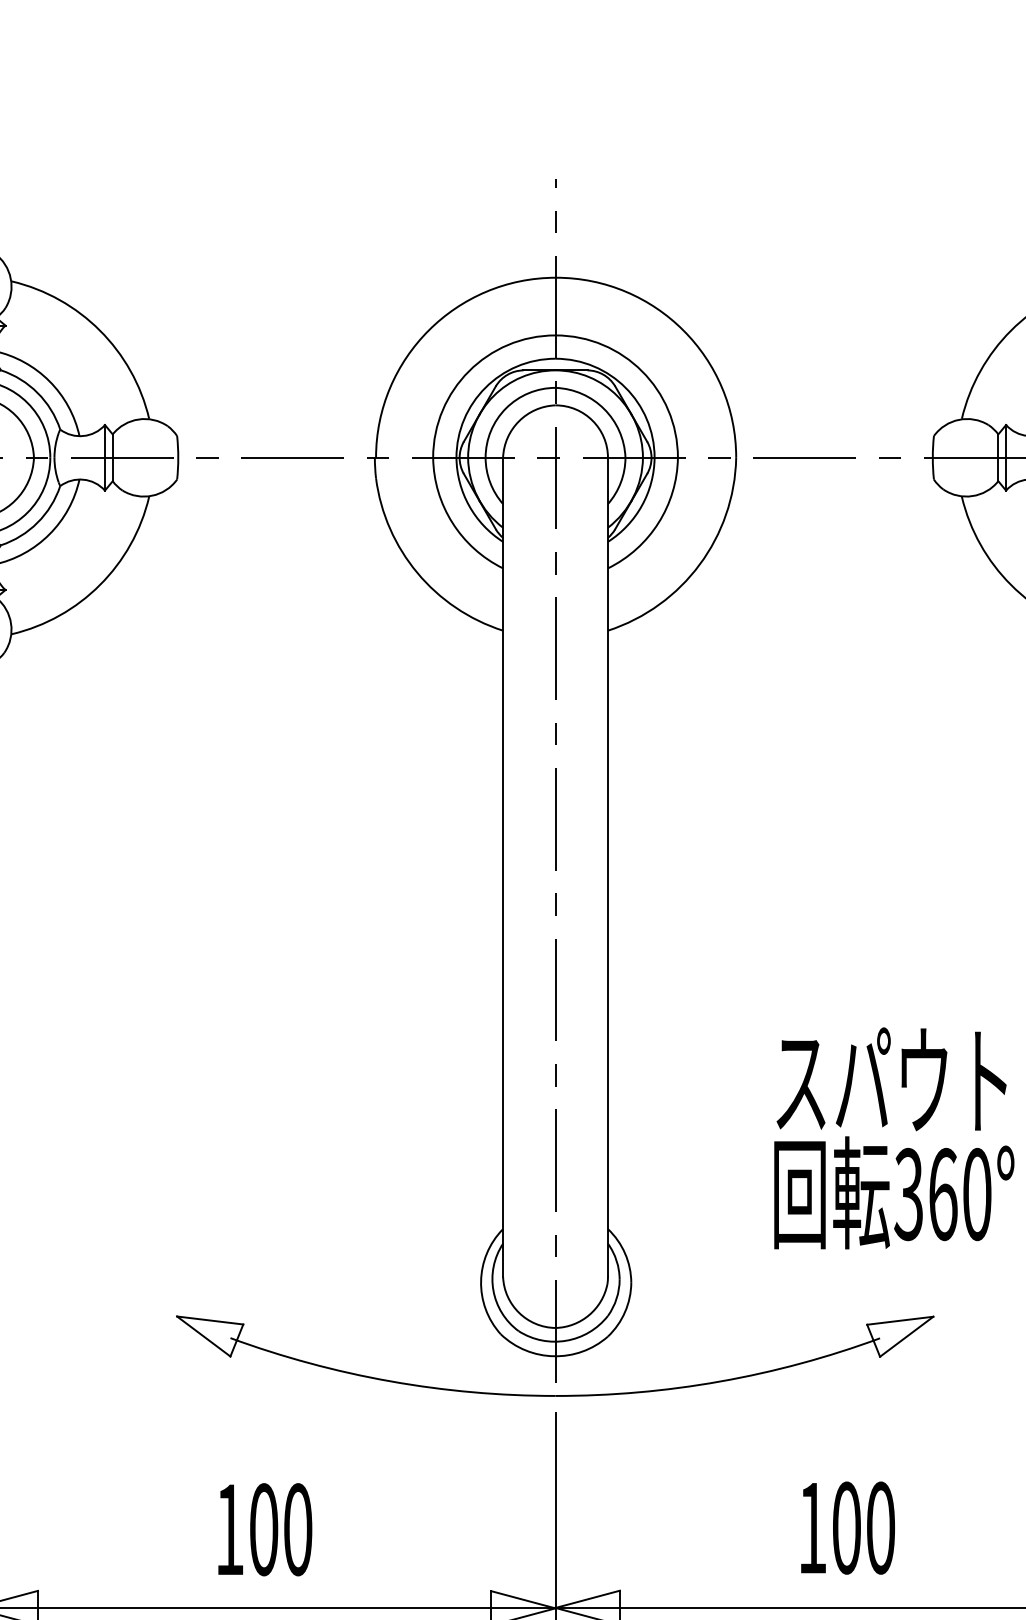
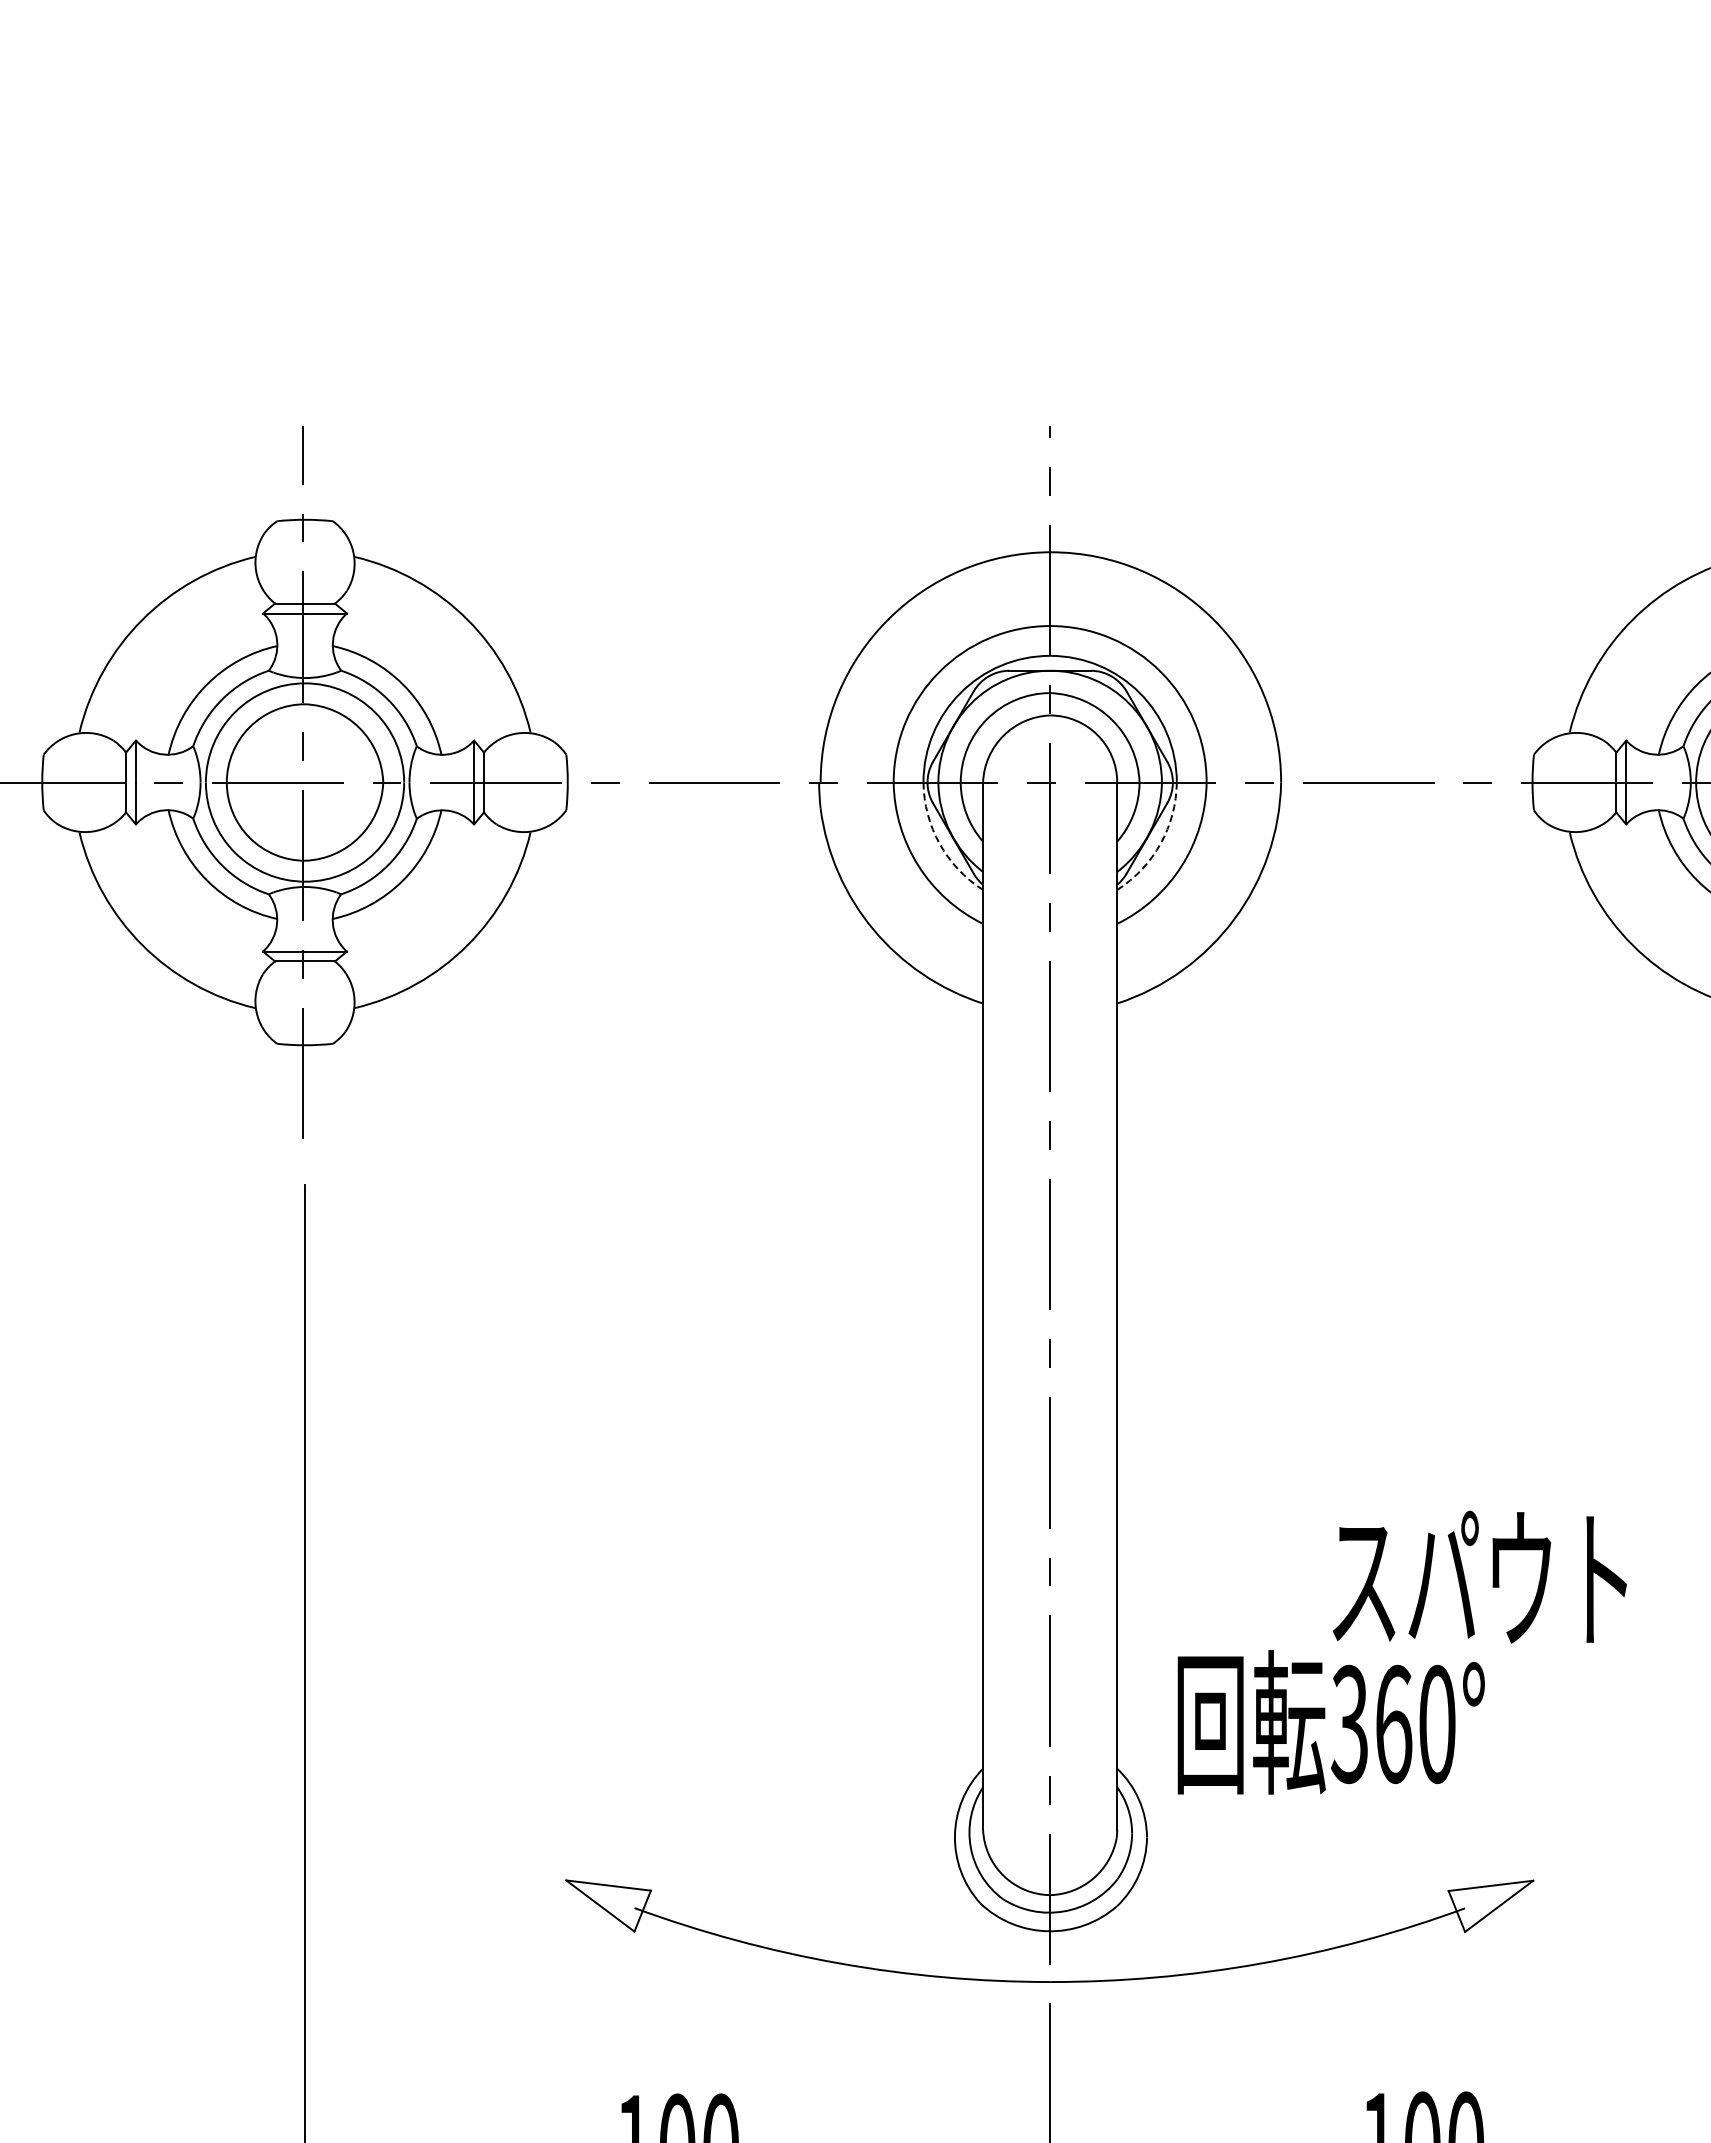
arc: (468, 505) -> (939, 843), solid -> dashed
arc: (641, 505) -> (1160, 843), solid -> dashed
text: (893, 1192) -> (1330, 1722), moved

